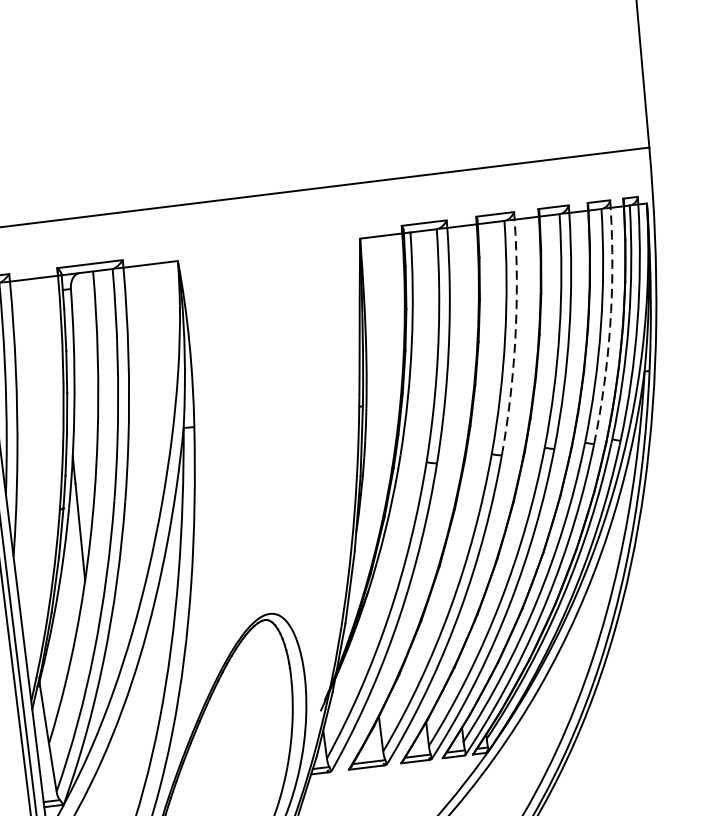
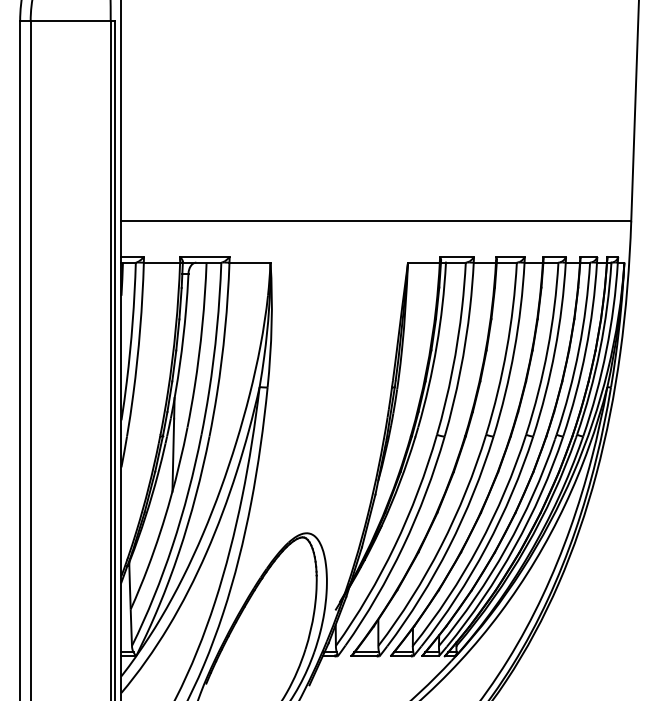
arc: (609, 326) -> (585, 350), dashed -> solid
arc: (515, 337) -> (514, 350), dashed -> solid

